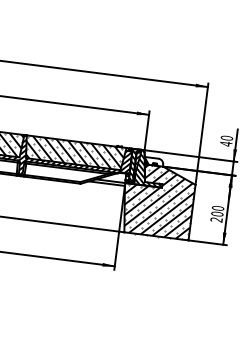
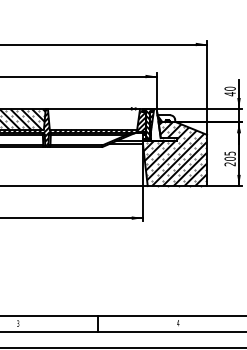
hatch: (75, 152) -> (94, 119), removed
hatch: (145, 168) -> (159, 125), removed
text: (217, 208) -> (229, 153), 200 -> 205

